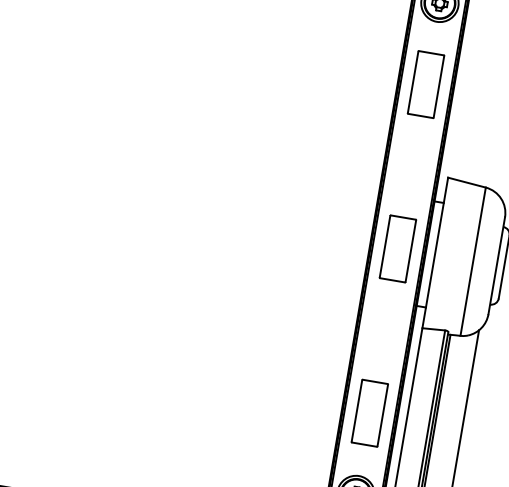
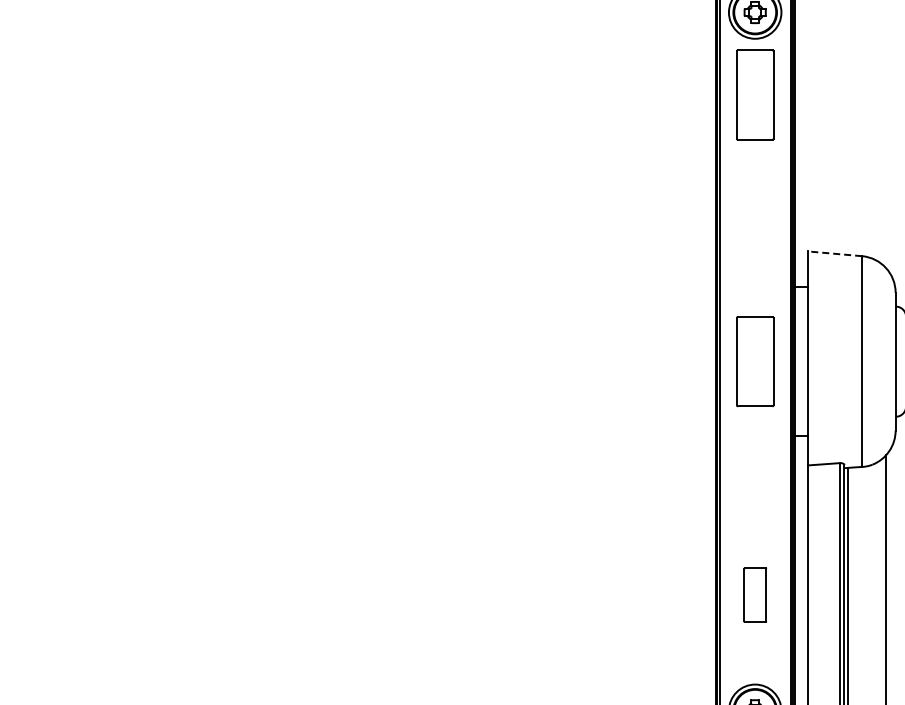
part: (426, 84) -> (755, 94), moved
line: (466, 182) -> (834, 253), solid -> dashed
part: (370, 412) -> (755, 594), size x0.6

